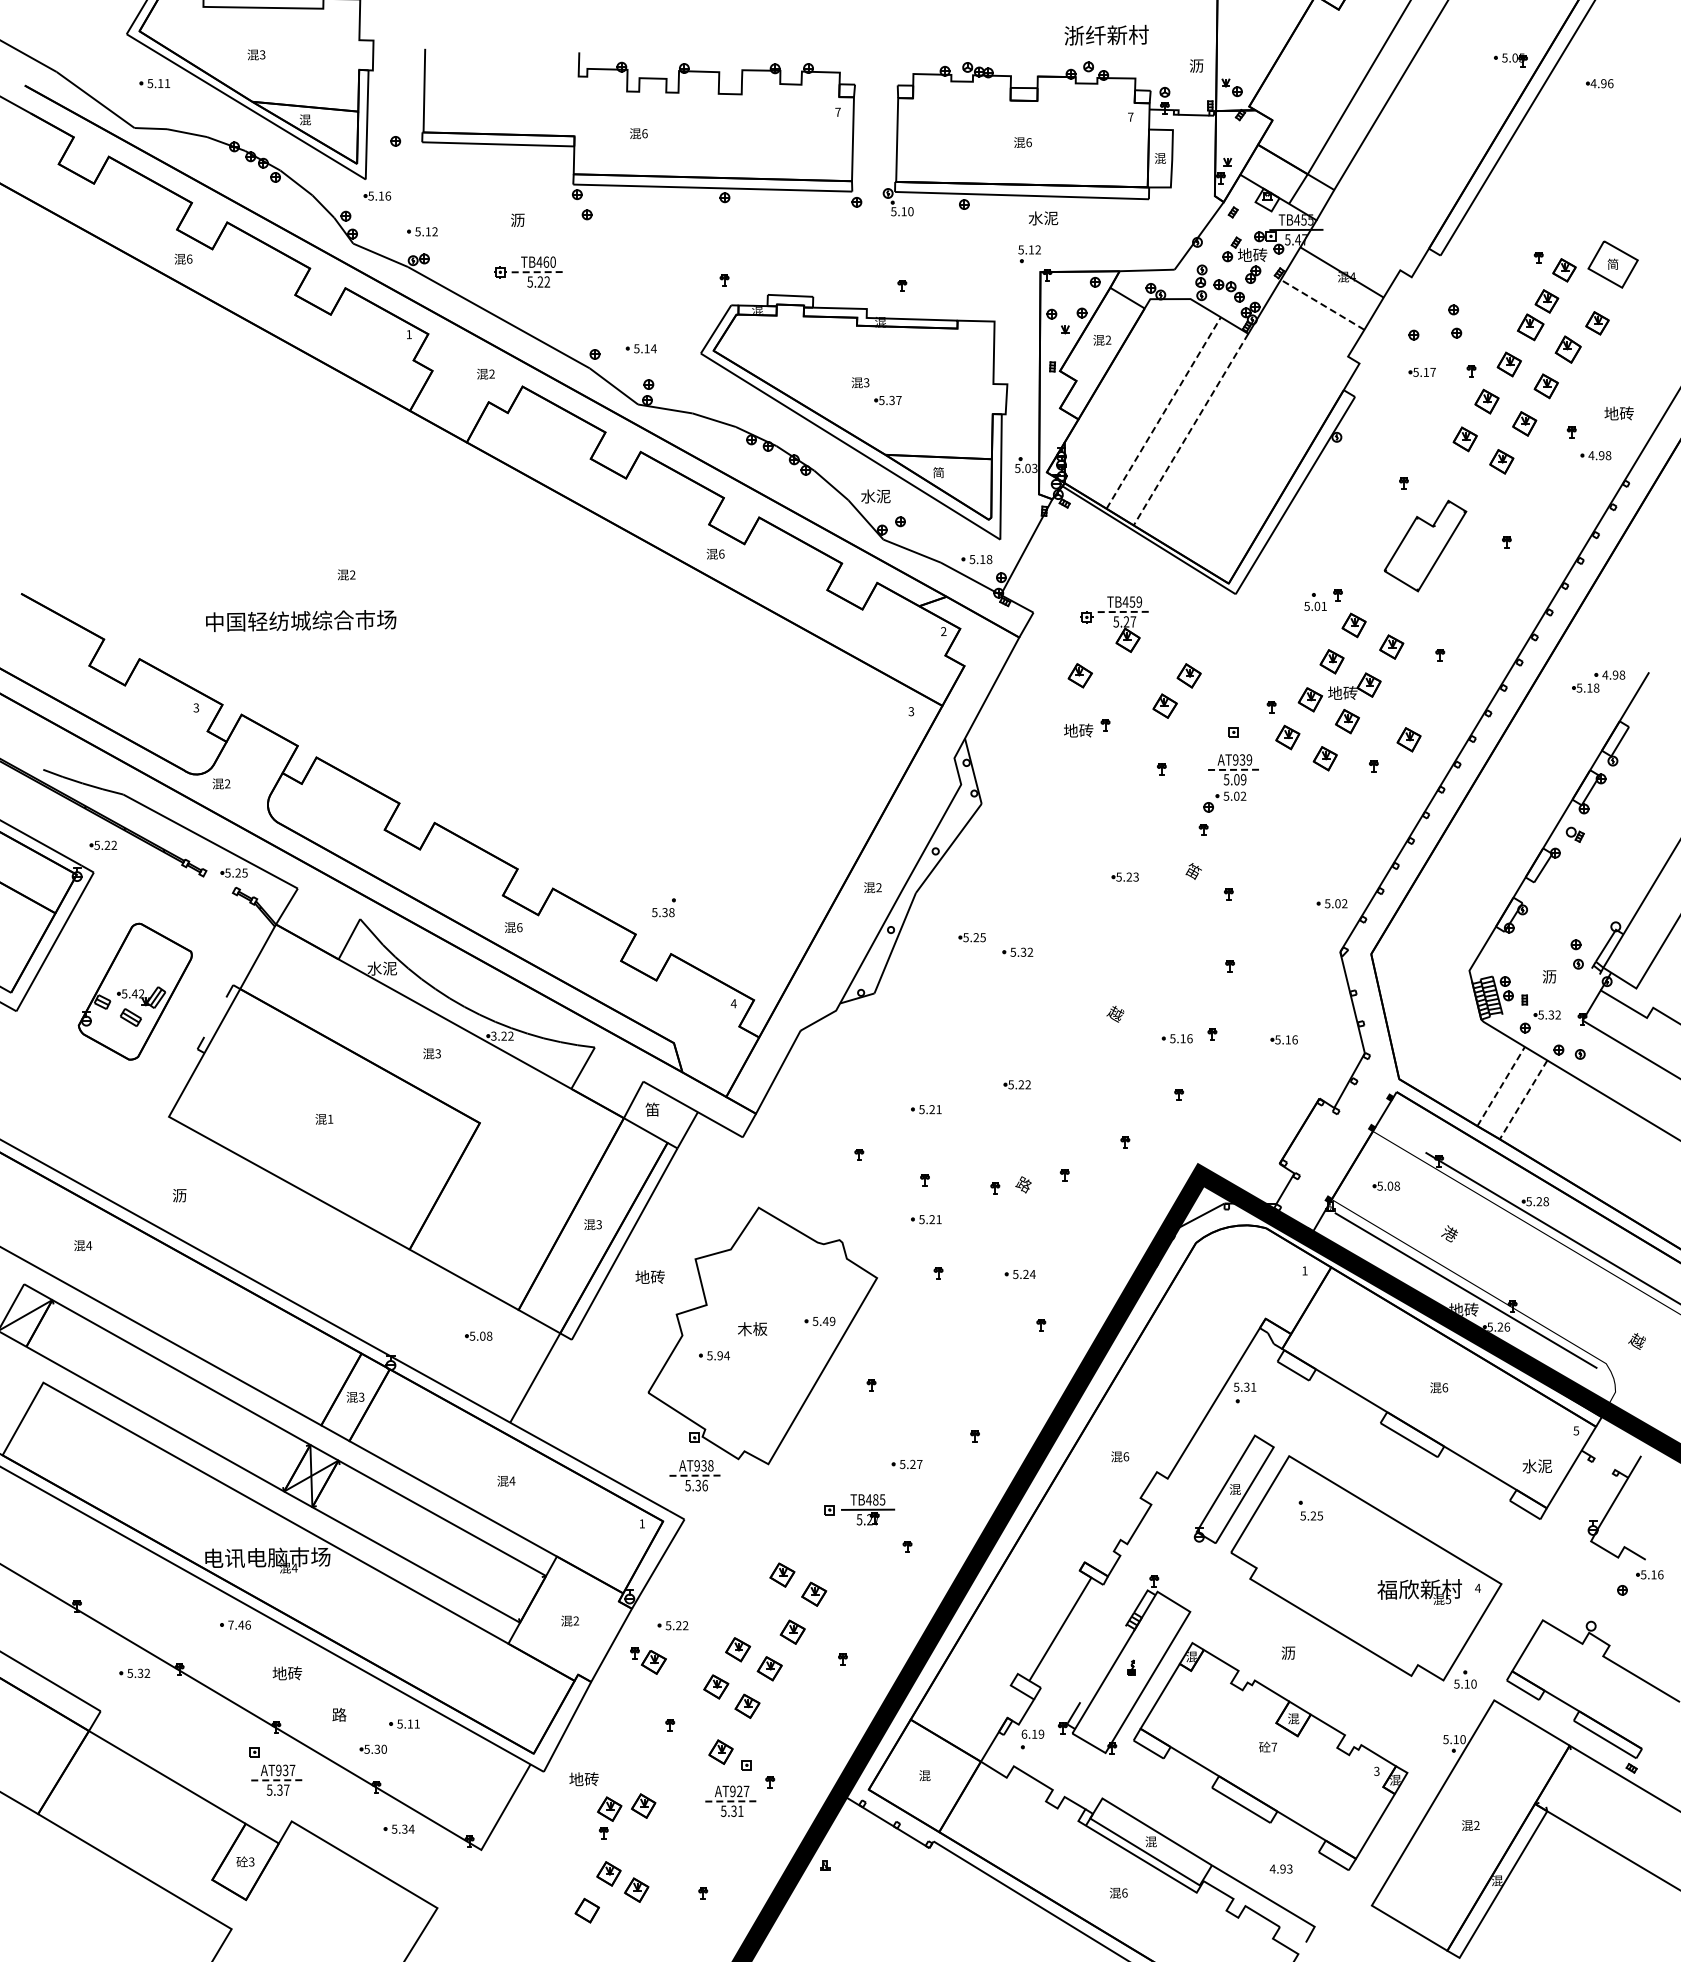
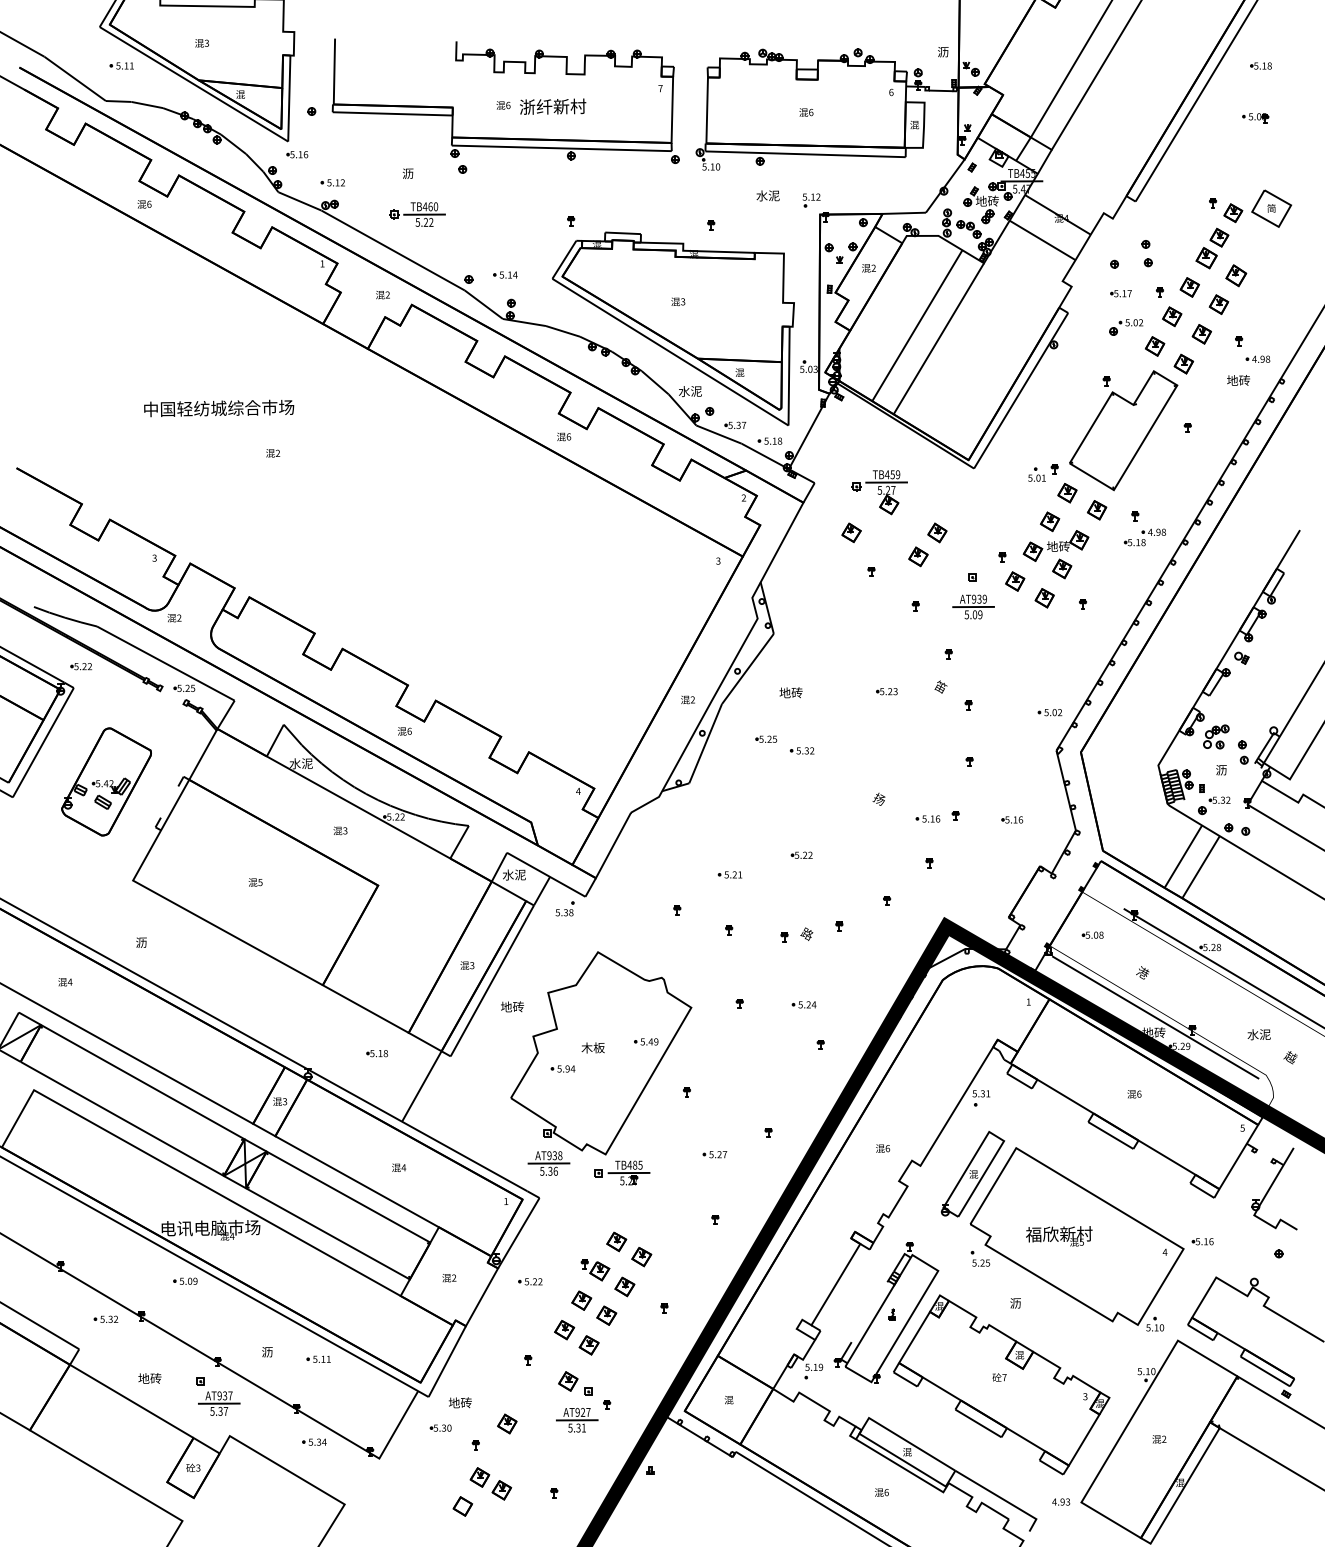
text: (1106, 34) -> (552, 106), moved
part: (1510, 60) -> (1255, 118), moved
text: (1601, 83) -> (1262, 65), 4.96 -> 5.18
text: (1130, 116) -> (891, 91), 7 -> 6
text: (1043, 218) -> (768, 195), moved
line: (539, 272) -> (425, 214), dashed -> solid
line: (1322, 304) -> (1042, 240), dashed -> solid
part: (1597, 323) -> (1259, 255), removed
part: (887, 400) -> (735, 425), moved
line: (1164, 412) -> (917, 325), dashed -> solid
text: (1618, 413) -> (1238, 380), moved
line: (1191, 429) -> (939, 338), dashed -> solid
text: (938, 472) -> (739, 372), 简 -> 混
part: (1425, 545) -> (1123, 430), size x1.67
line: (1125, 611) -> (887, 482), dashed -> solid
text: (301, 620) -> (219, 408), moved
part: (1598, 681) -> (1145, 537), moved
text: (1078, 730) -> (791, 692), moved
part: (1408, 739) -> (1110, 583), removed
line: (1235, 769) -> (973, 606), dashed -> solid
part: (1224, 801) -> (1126, 326), moved
part: (663, 907) -> (564, 908), moved
part: (1542, 934) -> (1215, 736), added
text: (1115, 1013) -> (879, 799), 越 -> 扬
text: (493, 1035) -> (388, 816), 3.22 -> 5.22
line: (1501, 1086) -> (1183, 856), dashed -> solid
line: (1523, 1100) -> (1200, 867), dashed -> solid
text: (652, 1109) -> (514, 874), 笛 -> 水泥
text: (330, 1118) -> (260, 881), 1 -> 5
part: (926, 1219) -> (730, 961), removed
text: (1507, 1326) -> (1188, 1045), 5.26 -> 5.29
text: (482, 1335) -> (380, 1052), 5.08 -> 5.18
text: (1536, 1466) -> (1258, 1034), moved
line: (697, 1475) -> (549, 1163), dashed -> solid
part: (859, 1509) -> (622, 1172), moved
part: (1310, 1510) -> (980, 1258), moved
part: (1649, 1574) -> (1202, 1241), moved
text: (1419, 1591) -> (1059, 1235), moved
text: (239, 1624) -> (188, 1280), 7.46 -> 5.09
part: (648, 1660) -> (595, 1269), moved
text: (287, 1673) -> (150, 1378), moved
text: (339, 1714) -> (267, 1351), 路 -> 沥
text: (1024, 1733) -> (807, 1366), 6.19 -> 5.19
part: (372, 1748) -> (440, 1427), moved
line: (278, 1780) -> (219, 1403), dashed -> solid
line: (732, 1801) -> (577, 1420), dashed -> solid
part: (609, 1808) -> (480, 1425), removed
text: (1280, 1868) -> (1060, 1501), moved

